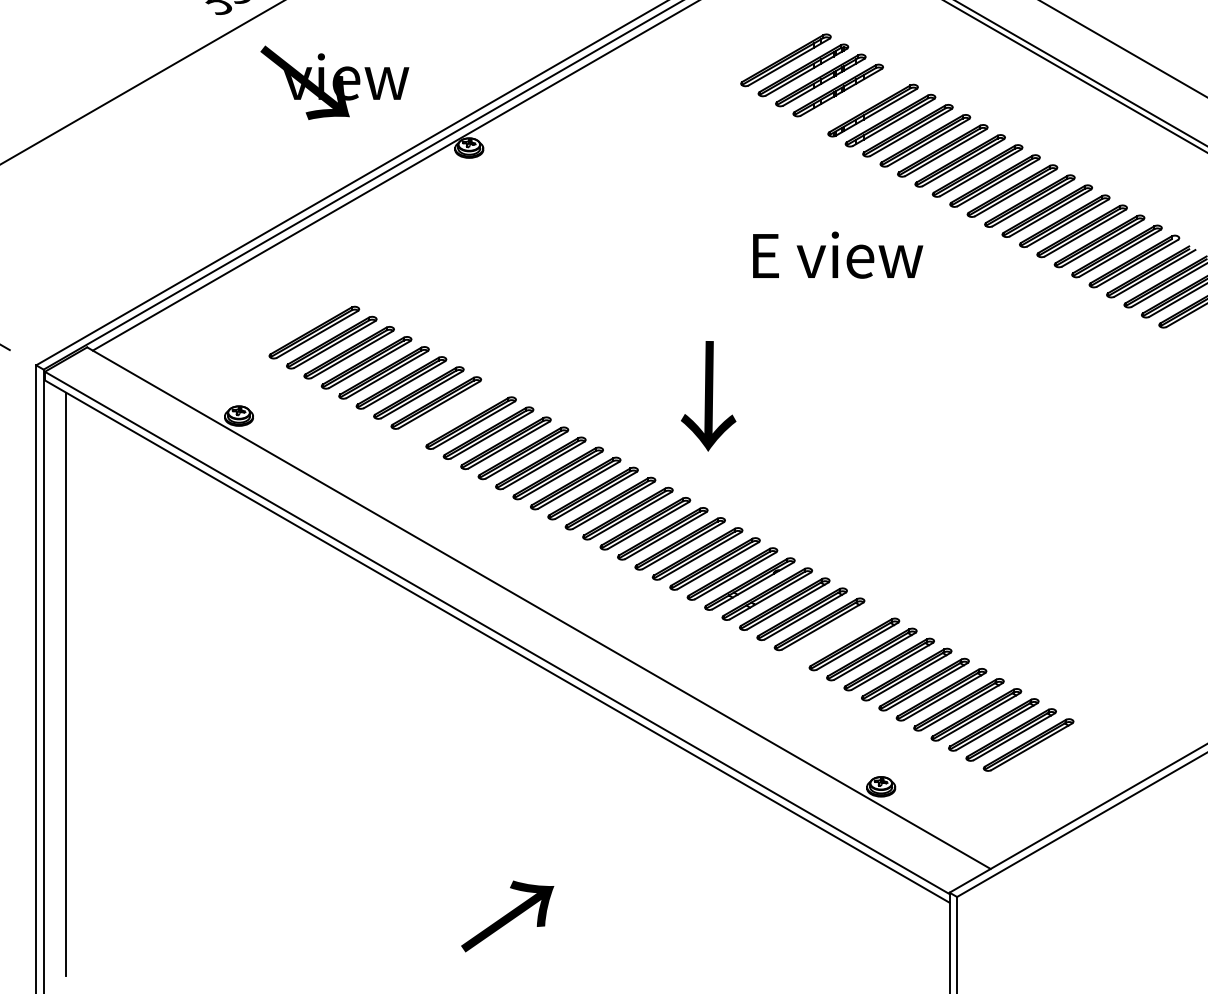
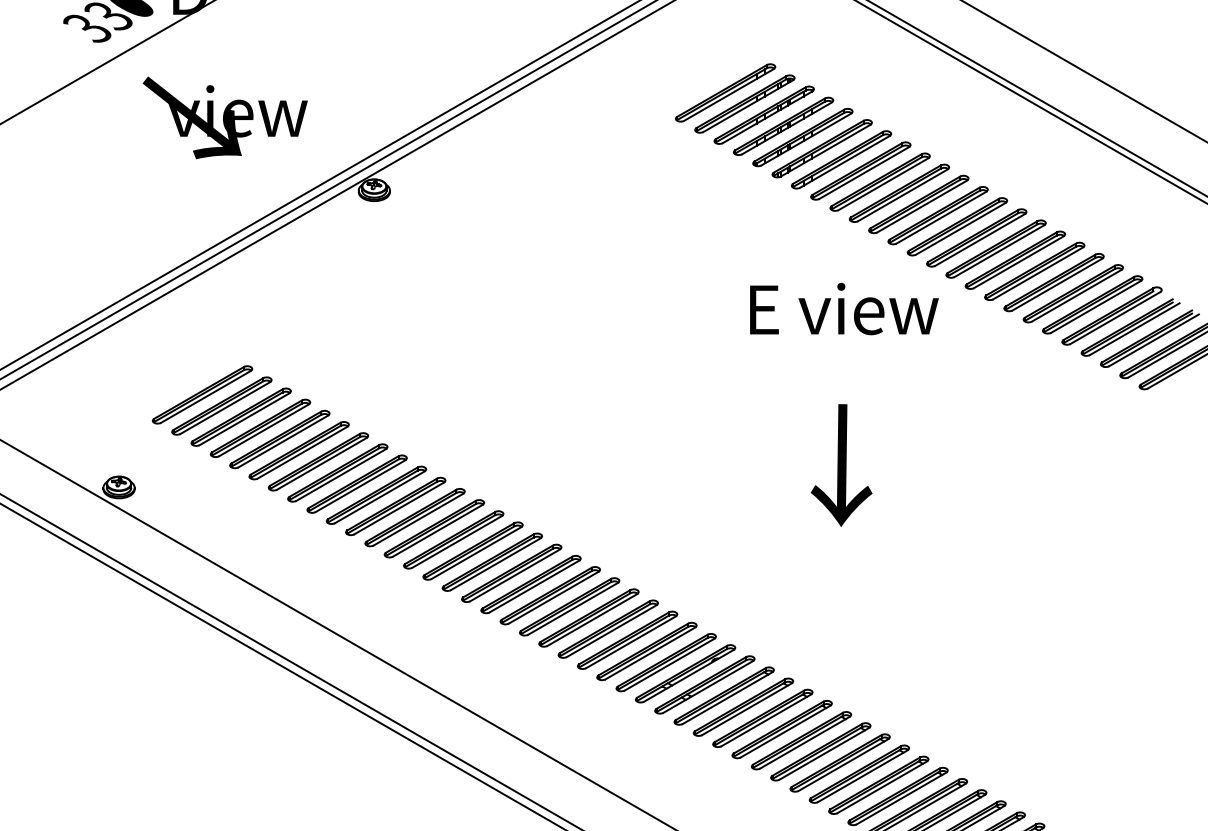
part: (855, 100) -> (802, 137), added
text: (838, 254) -> (844, 308), moved
text: (708, 396) -> (841, 465), moved
part: (453, 412) -> (356, 483), added
part: (836, 634) -> (781, 729), added

